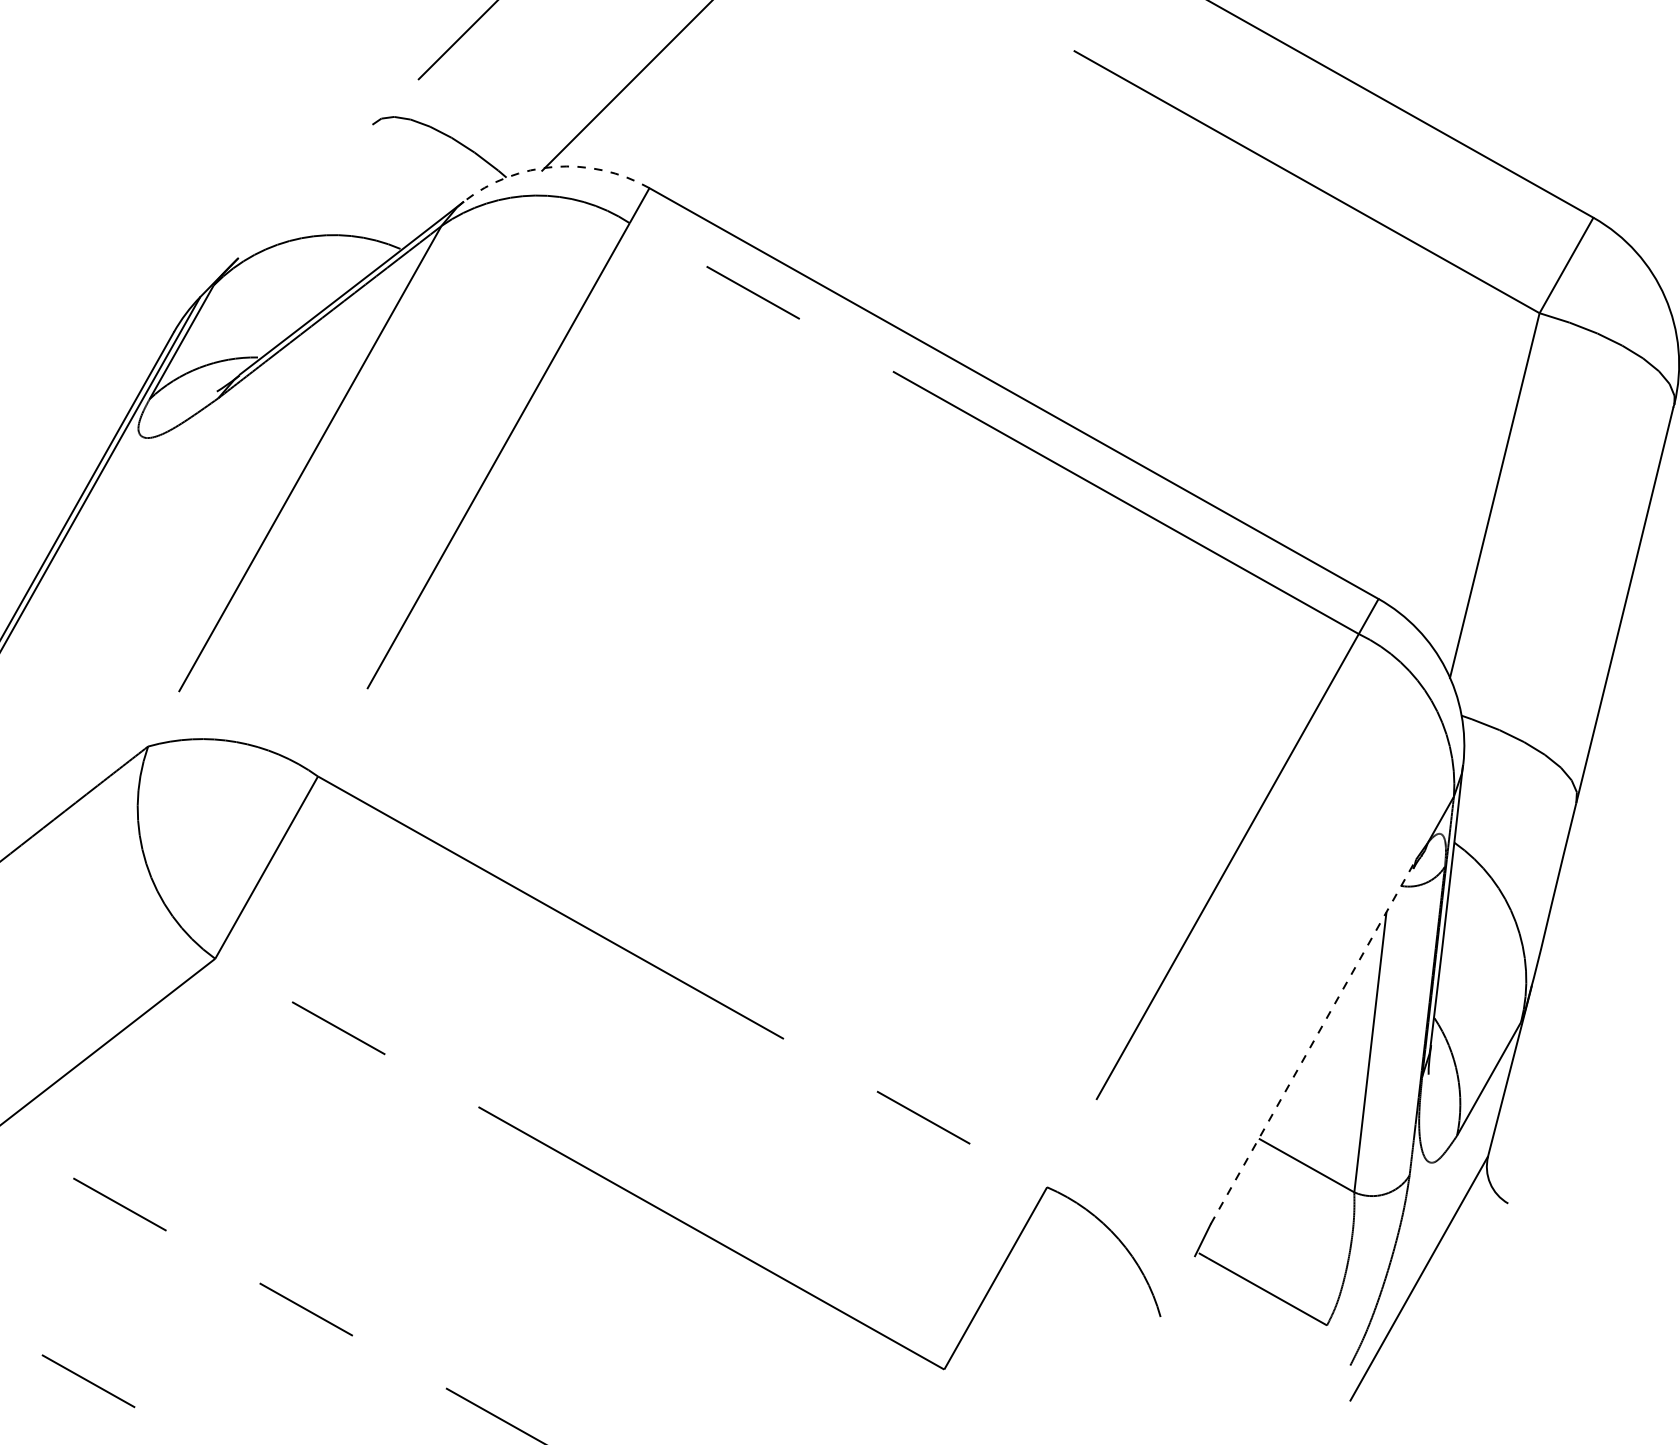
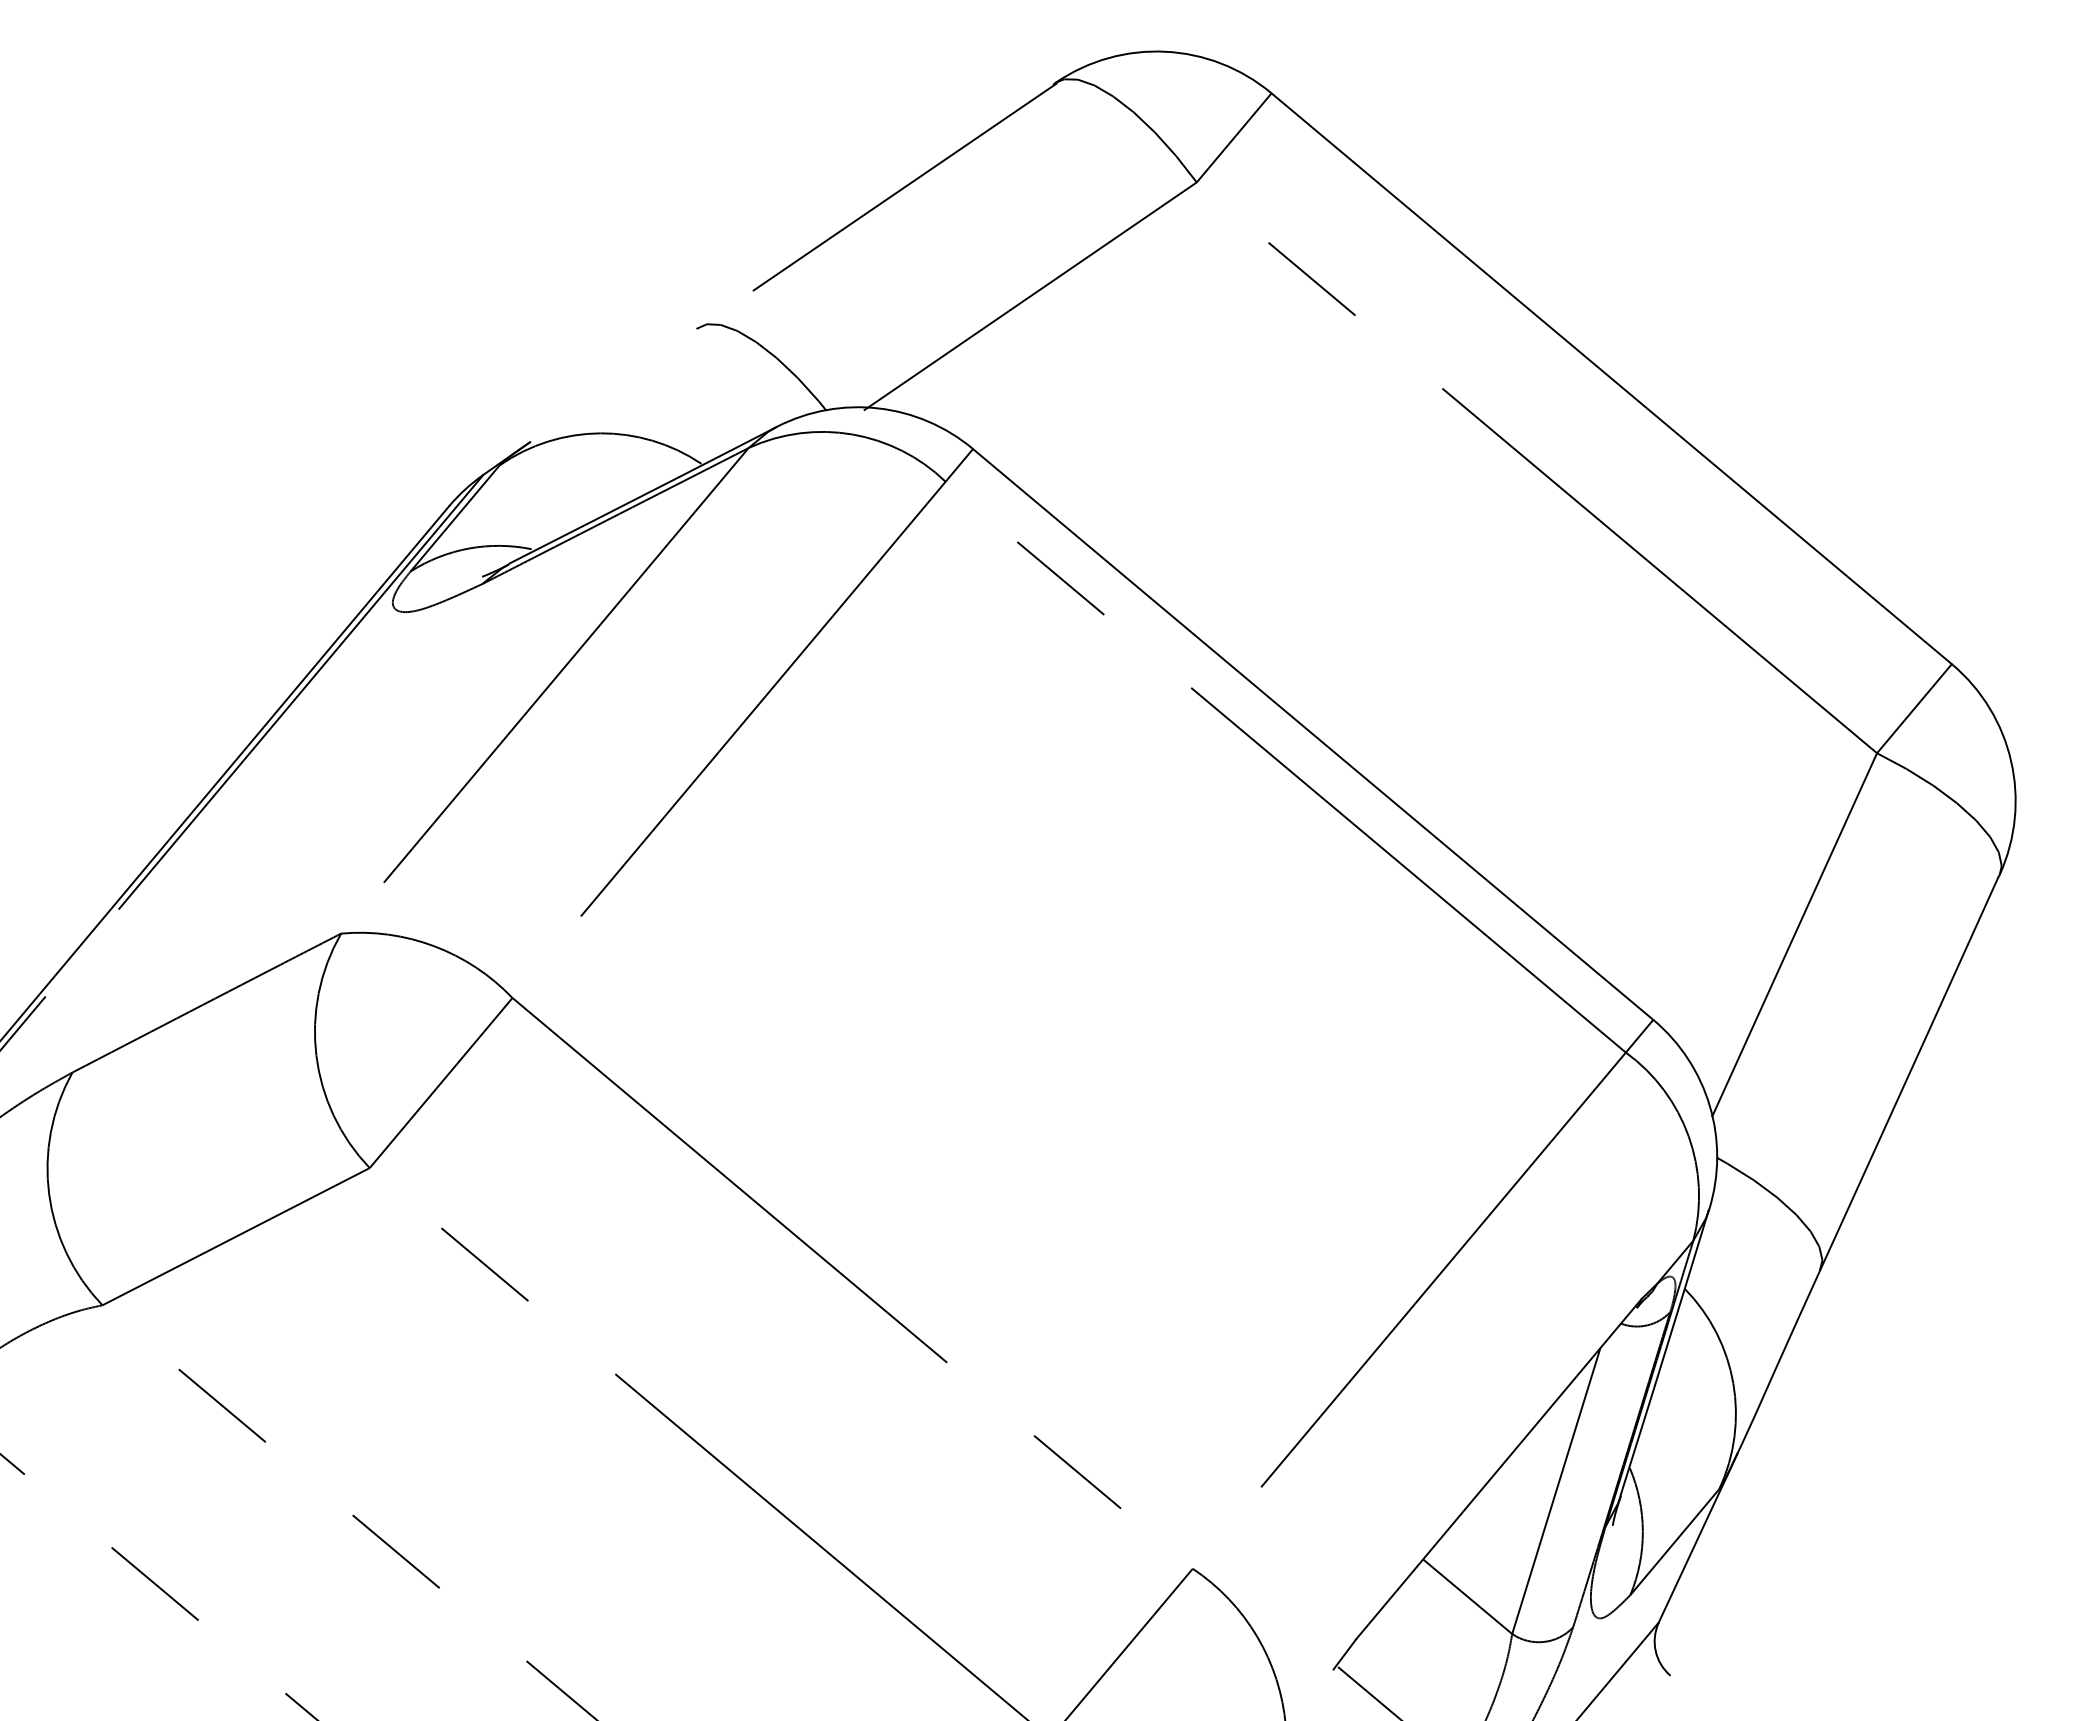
arc: (554, 166) -> (878, 408), dashed -> solid
line: (1313, 1042) -> (1498, 1469), dashed -> solid

